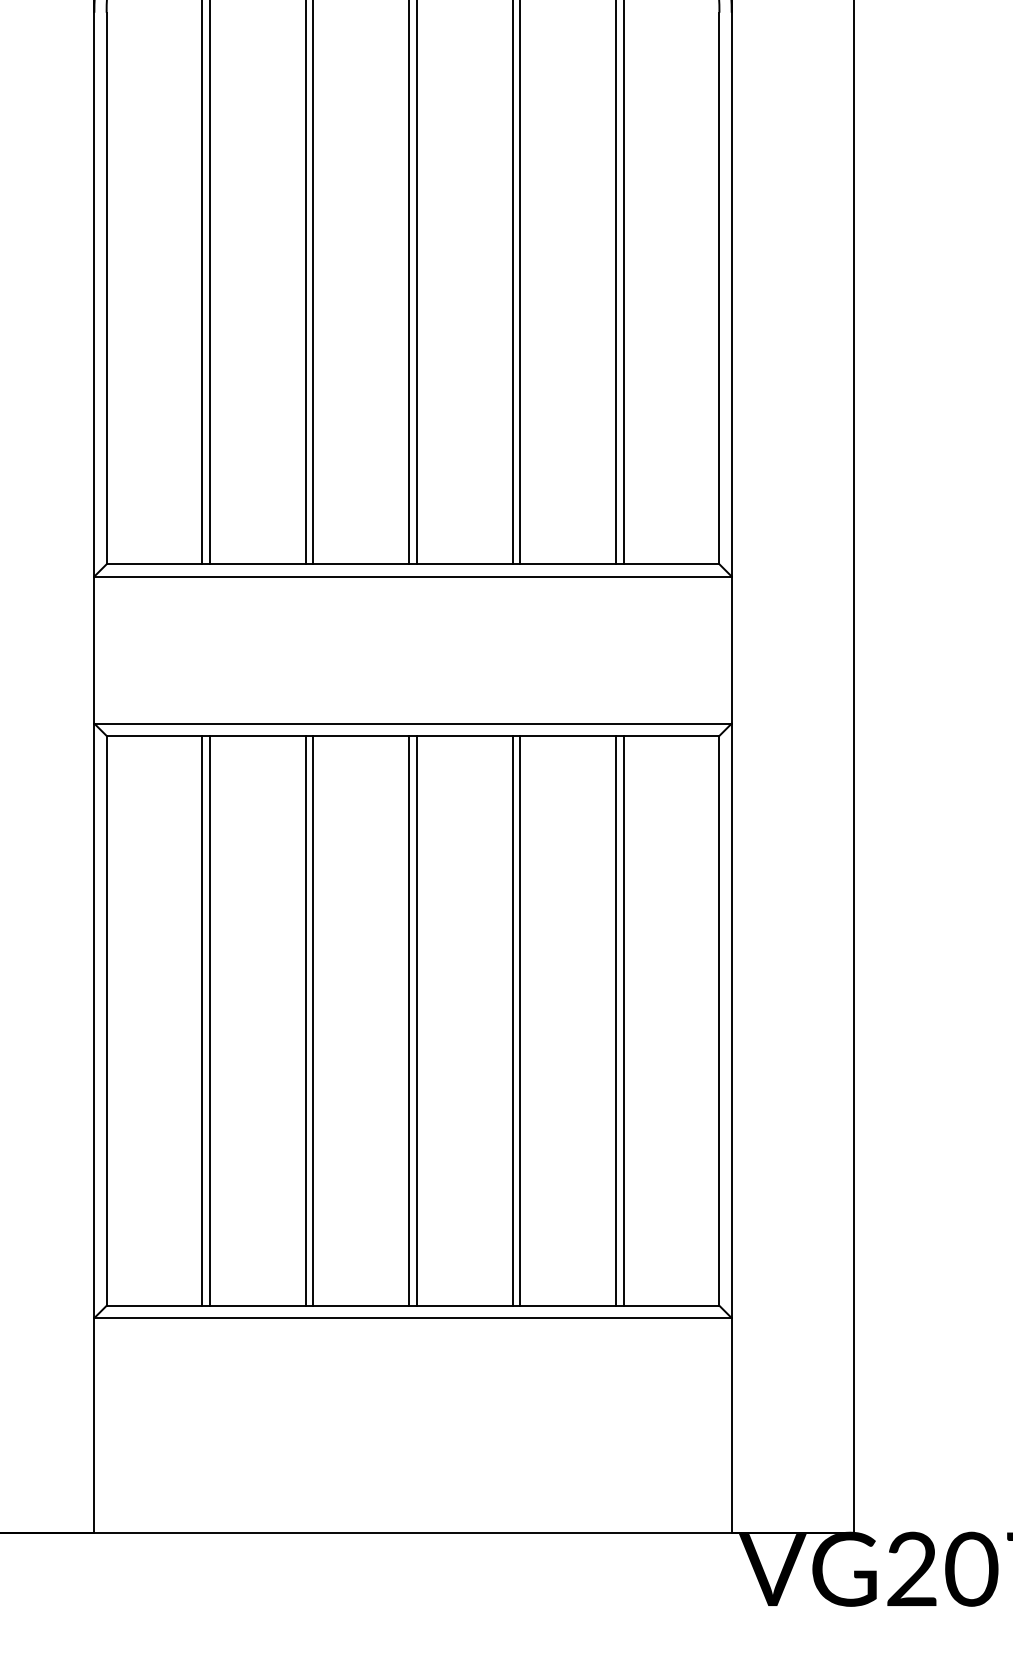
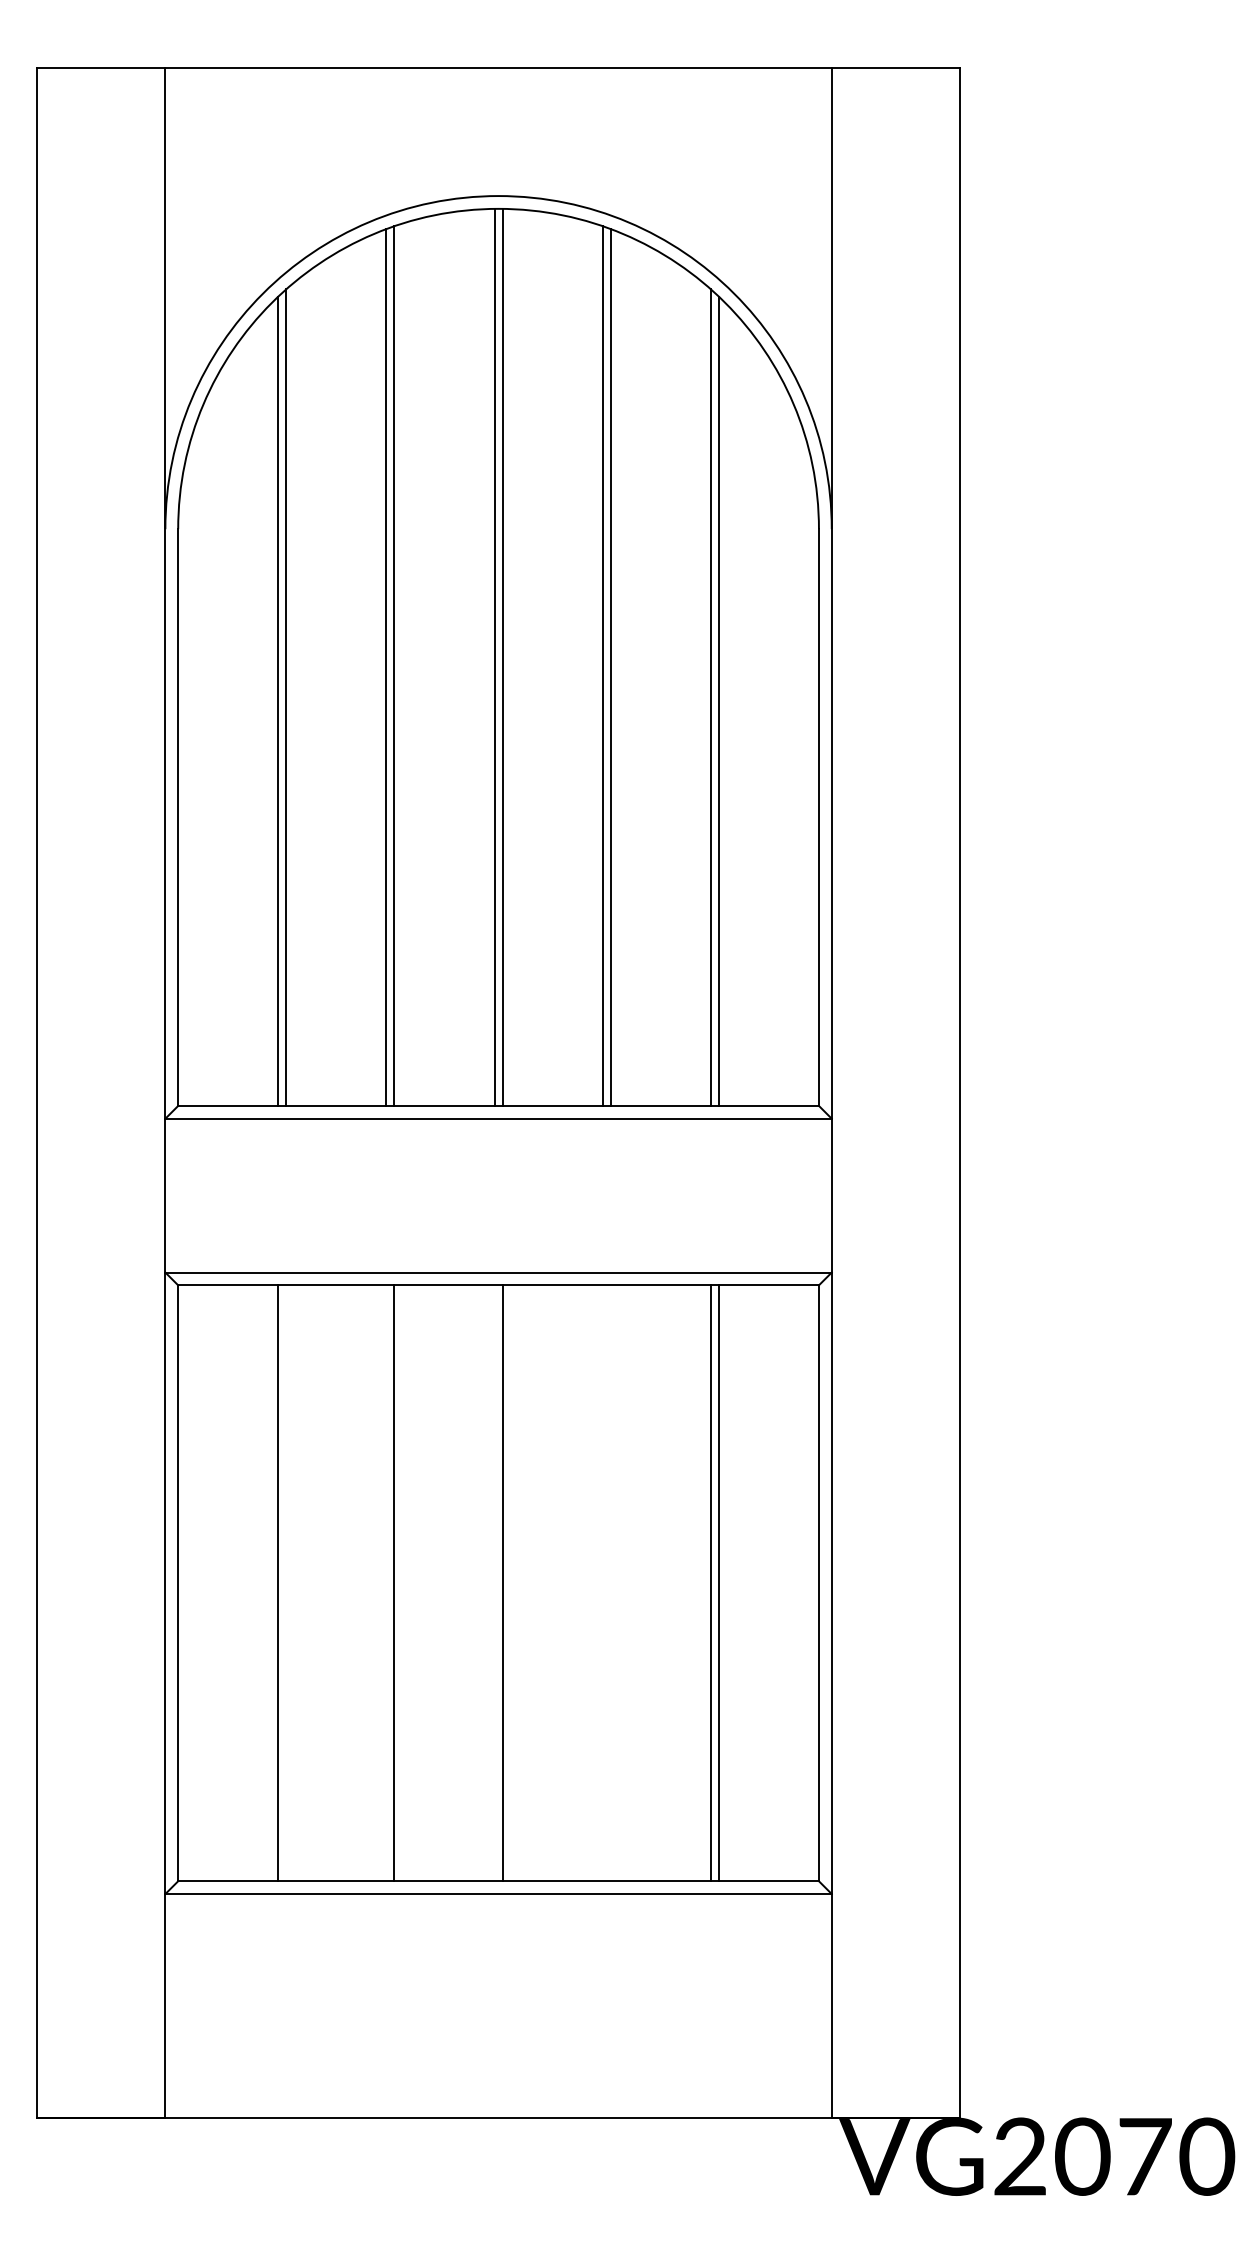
line: (210, 1021) -> (286, 1583), removed
line: (305, 1021) -> (386, 1583), removed
line: (409, 1021) -> (494, 1583), removed
line: (512, 1021) -> (602, 1583), removed
line: (520, 1021) -> (610, 1583), removed

